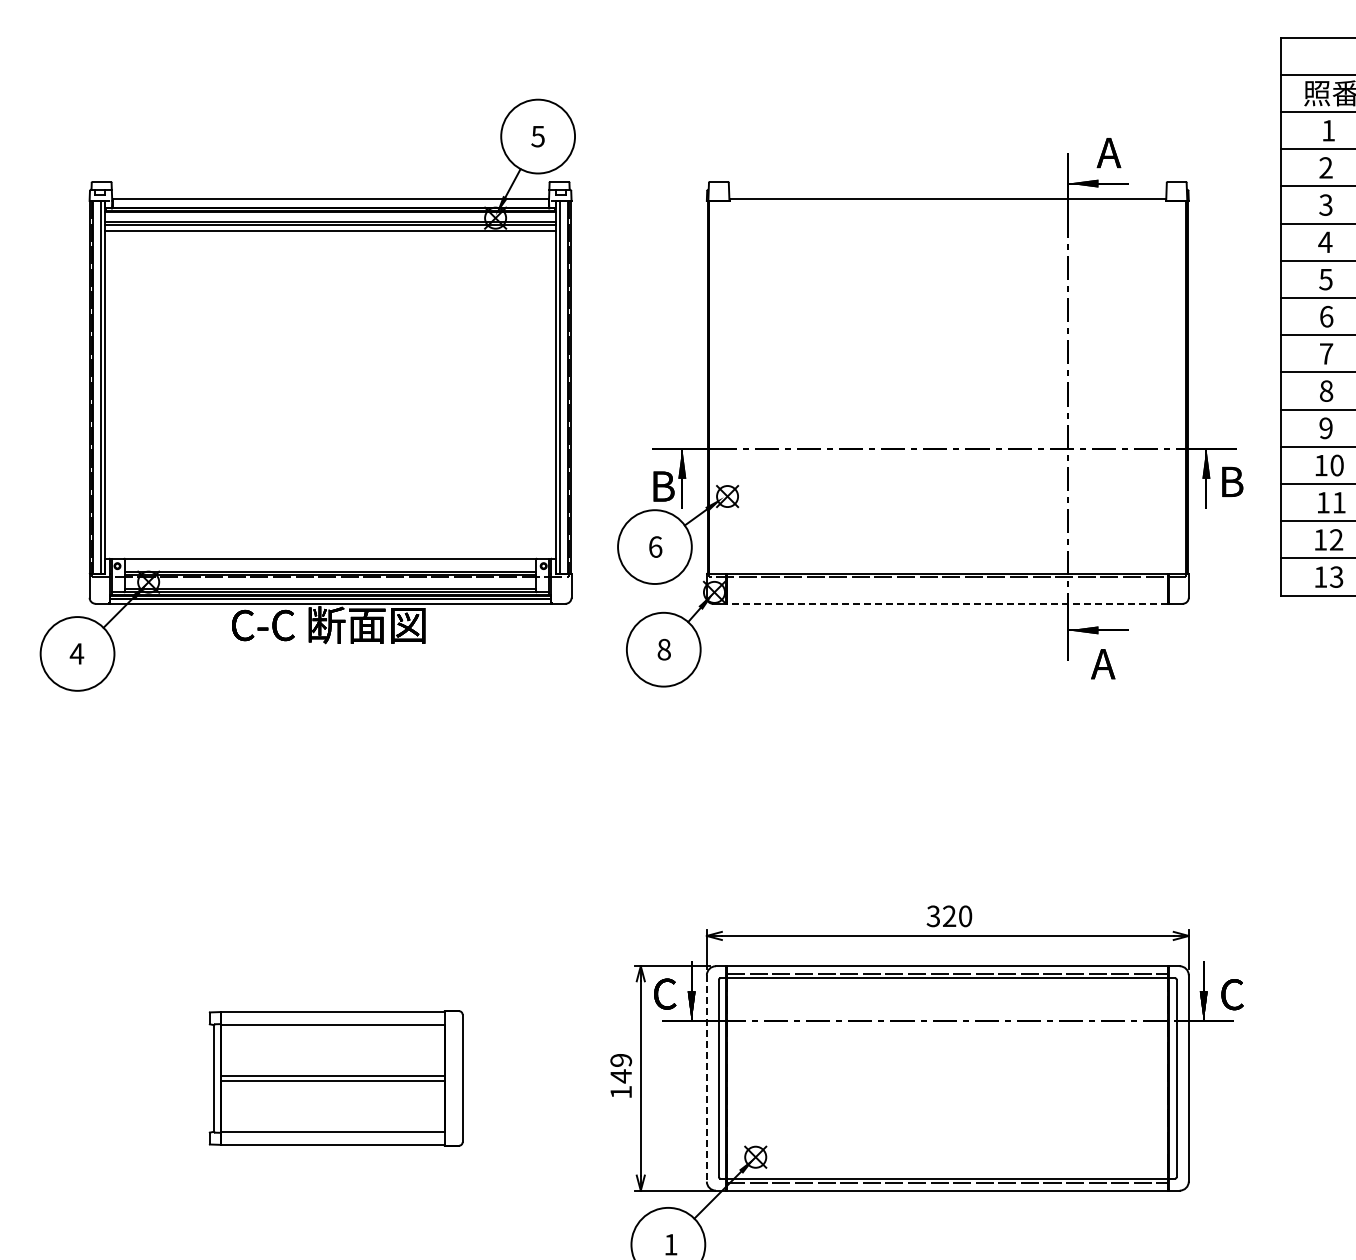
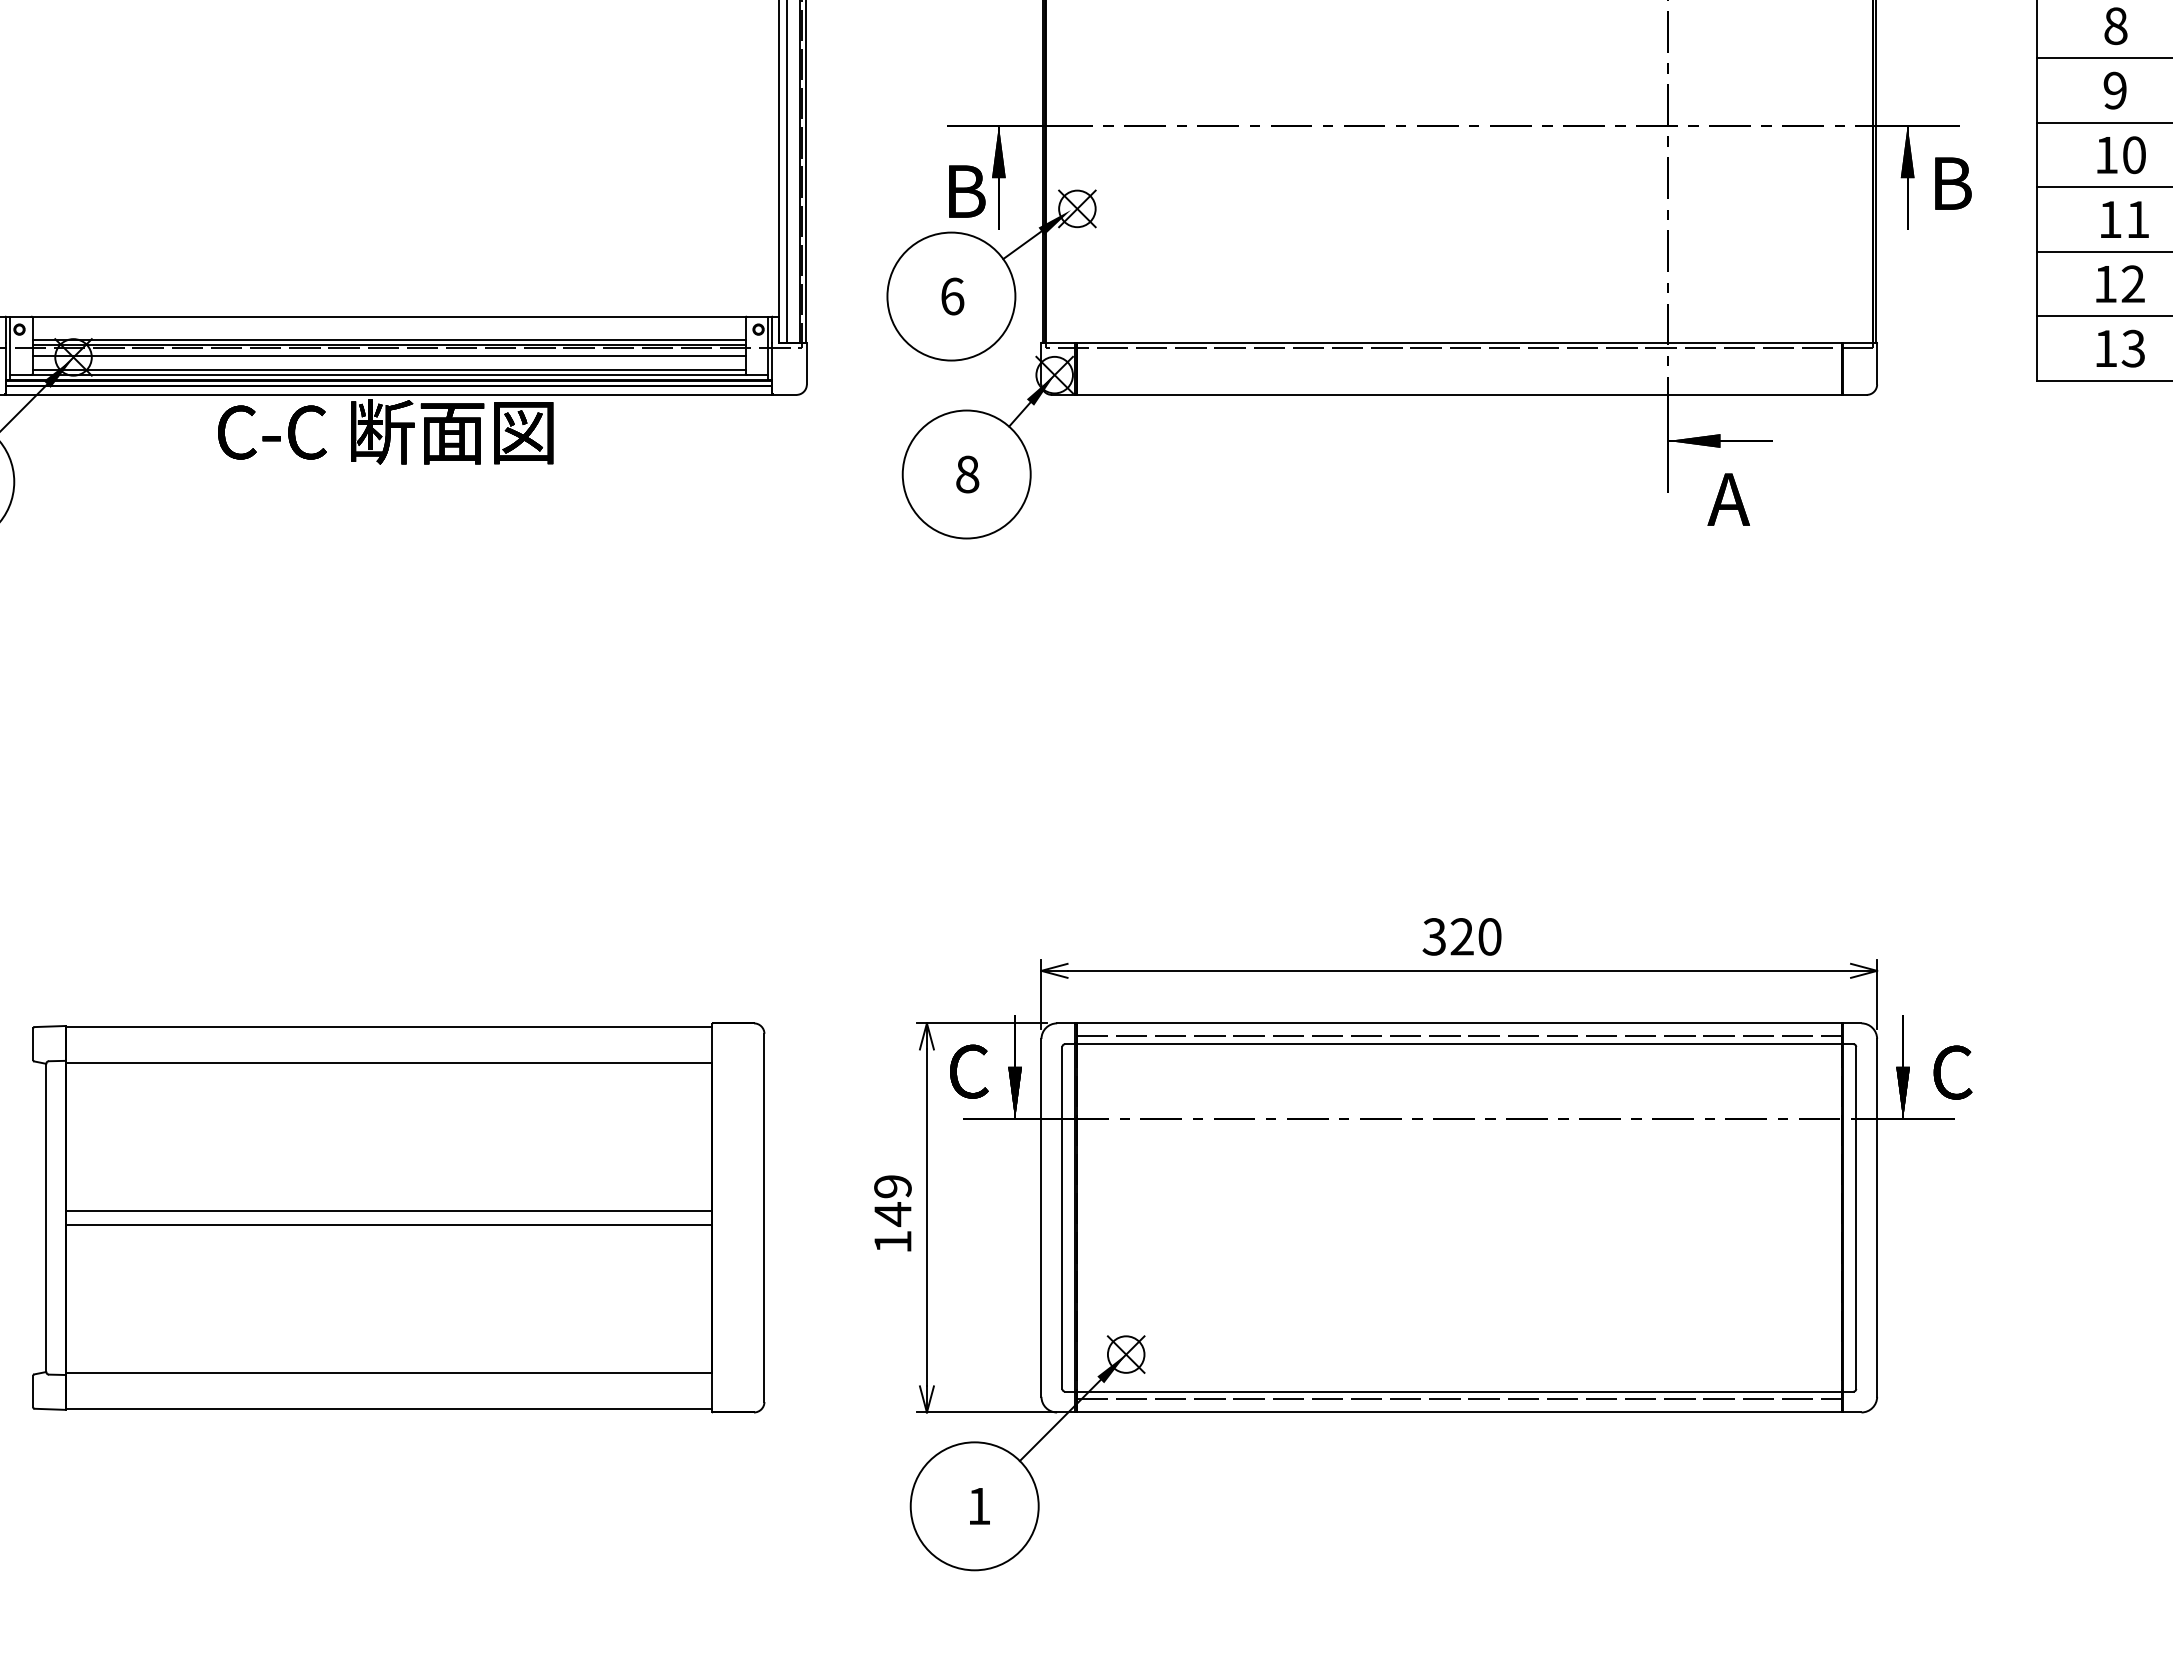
line: (330, 581) -> (388, 356), added
line: (947, 603) -> (1458, 394), dashed -> solid
part: (335, 1078) -> (397, 1218), size x1.67
line: (706, 1078) -> (1040, 1218), dashed -> solid

